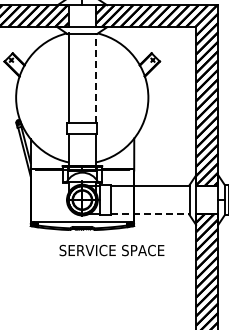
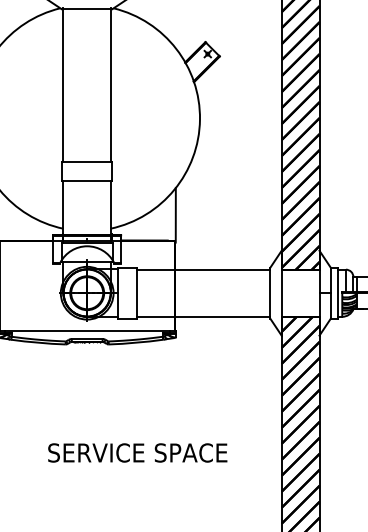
line: (96, 77) -> (111, 83), dashed -> solid
line: (150, 213) -> (203, 316), dashed -> solid
text: (111, 250) -> (136, 452), moved

